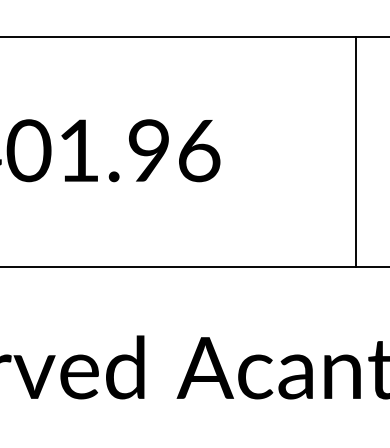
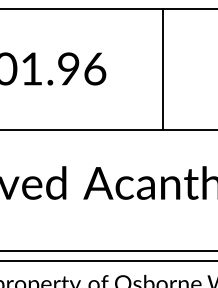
line: (355, 151) -> (163, 69), moved

